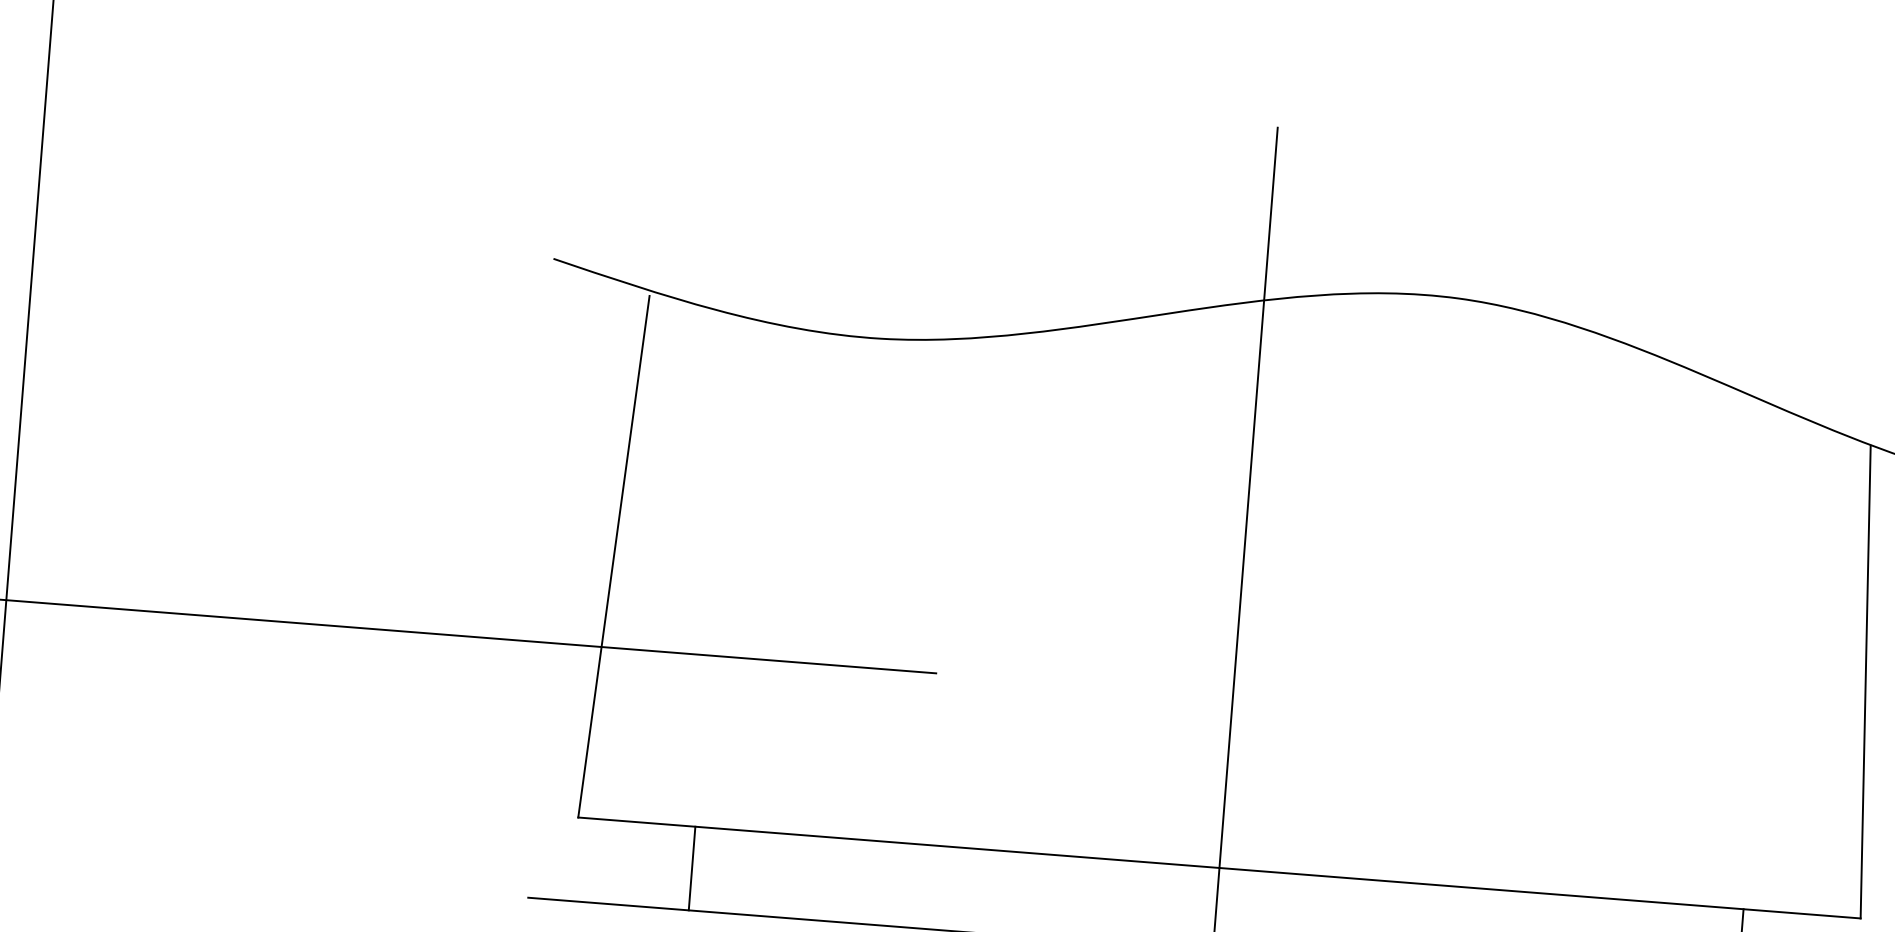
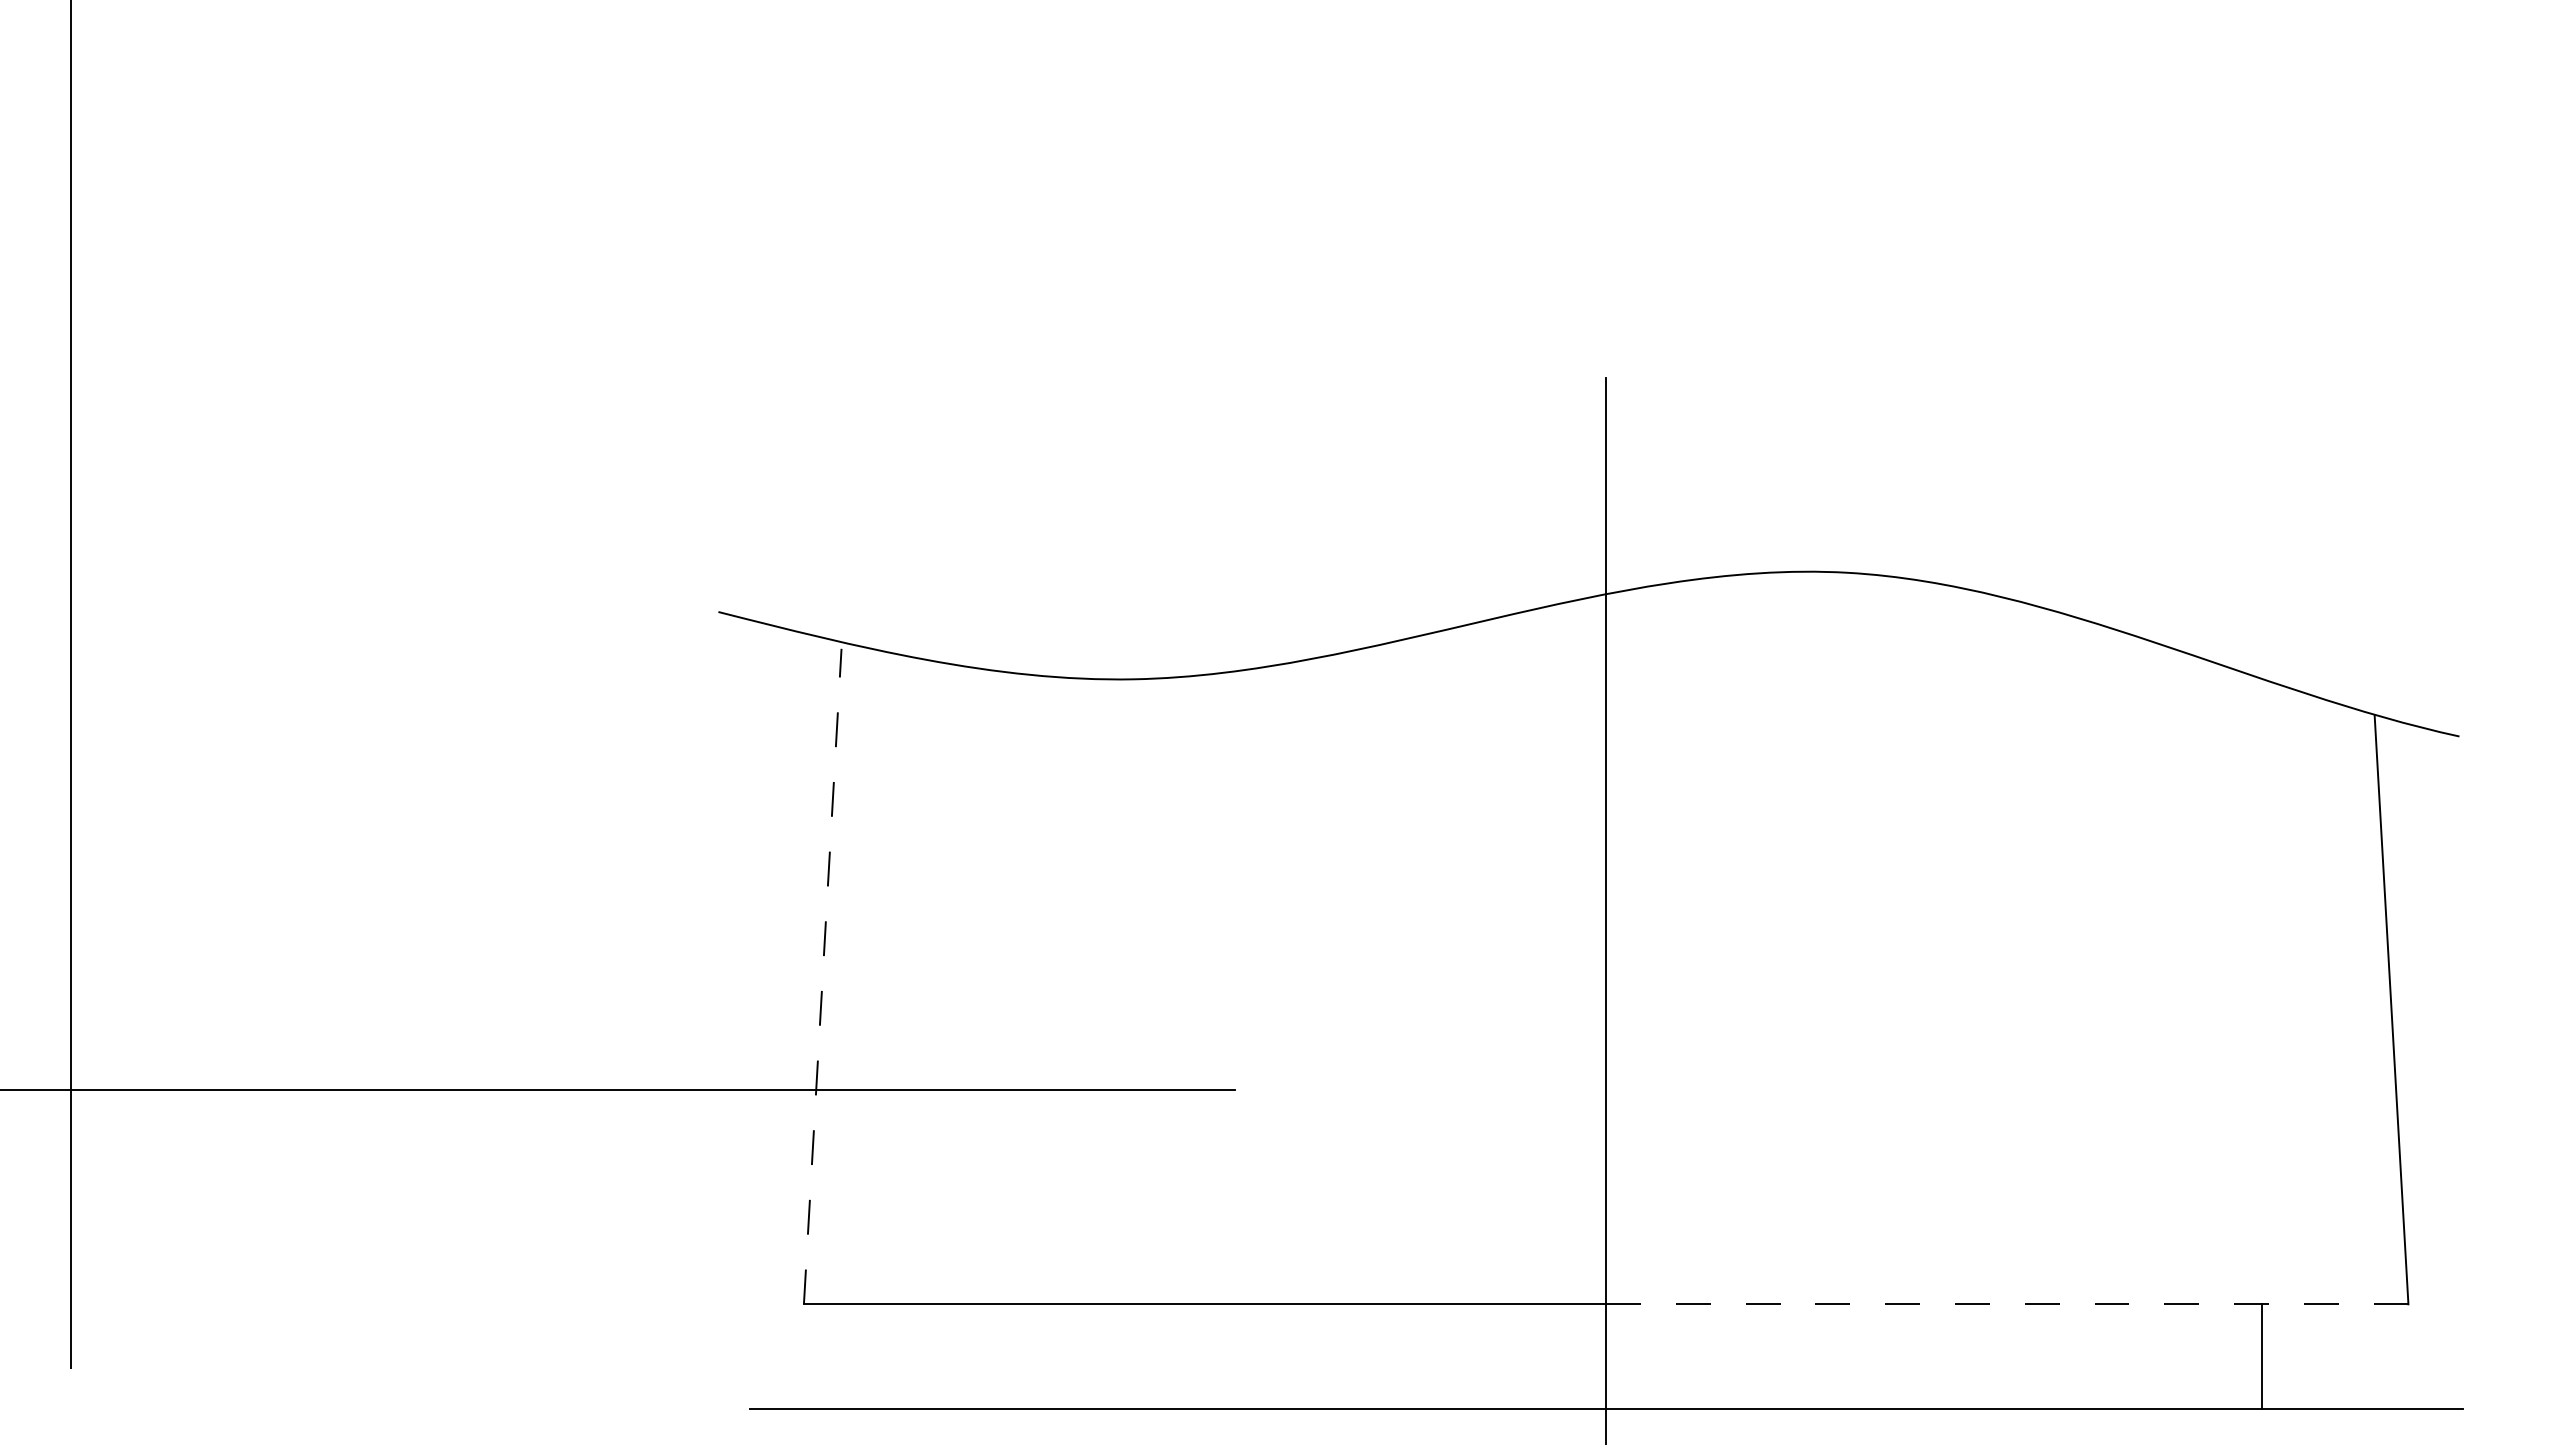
line: (613, 556) -> (822, 976), solid -> dashed
line: (692, 868) -> (950, 1356), removed
line: (1539, 893) -> (2006, 1304), solid -> dashed

